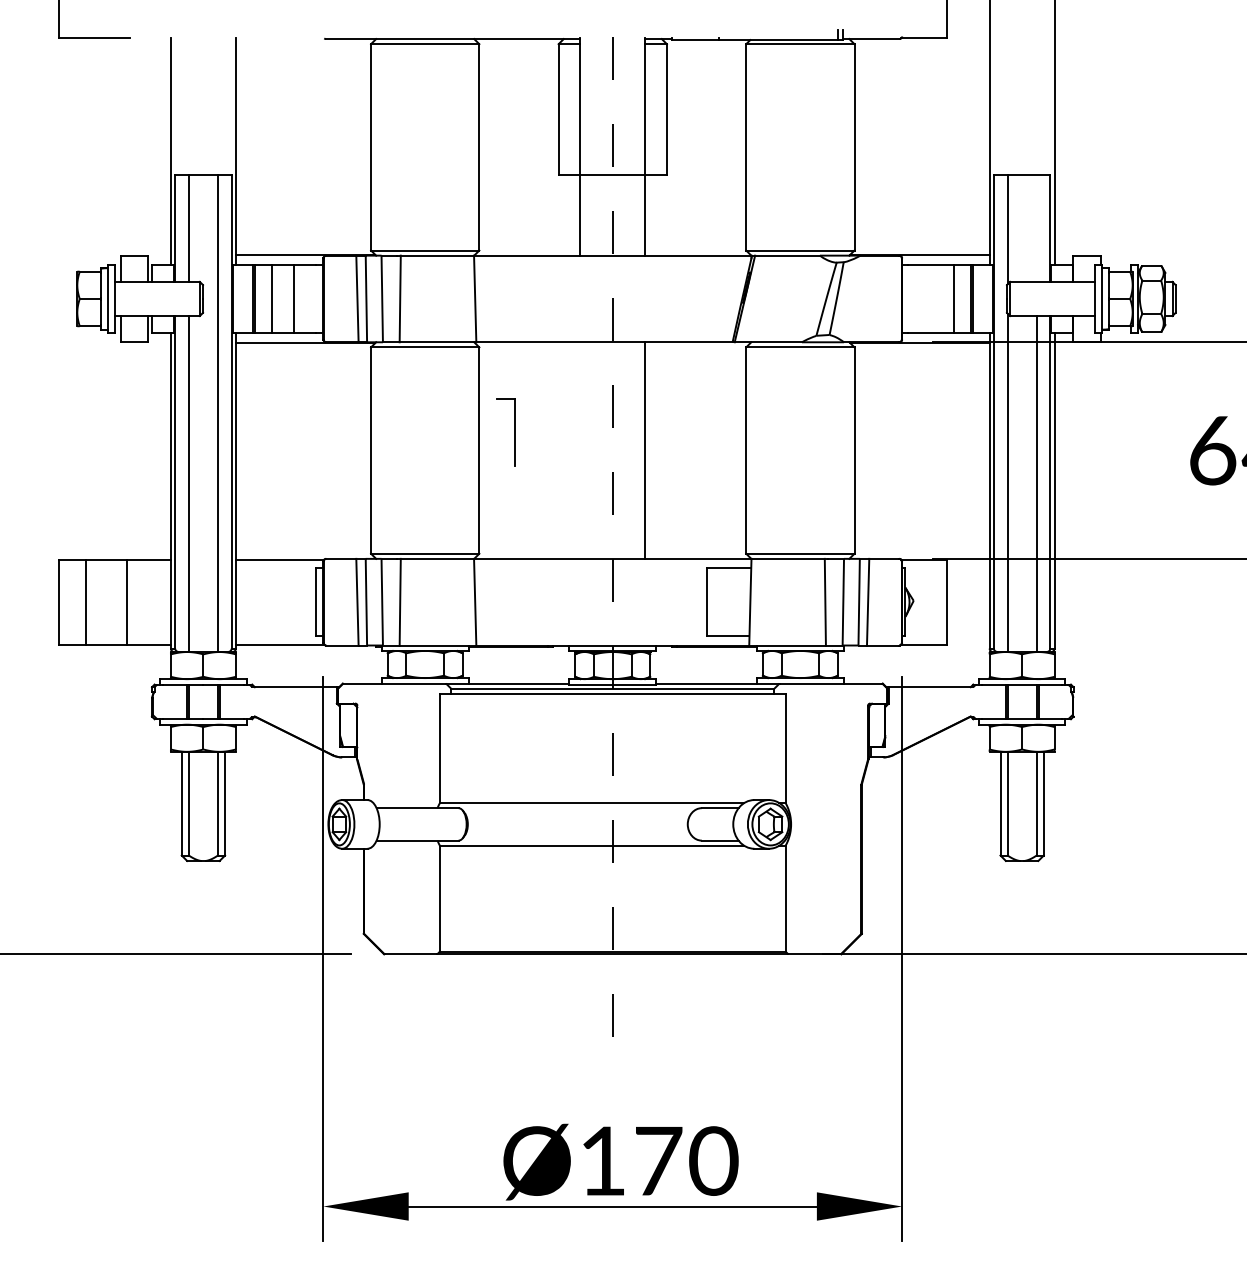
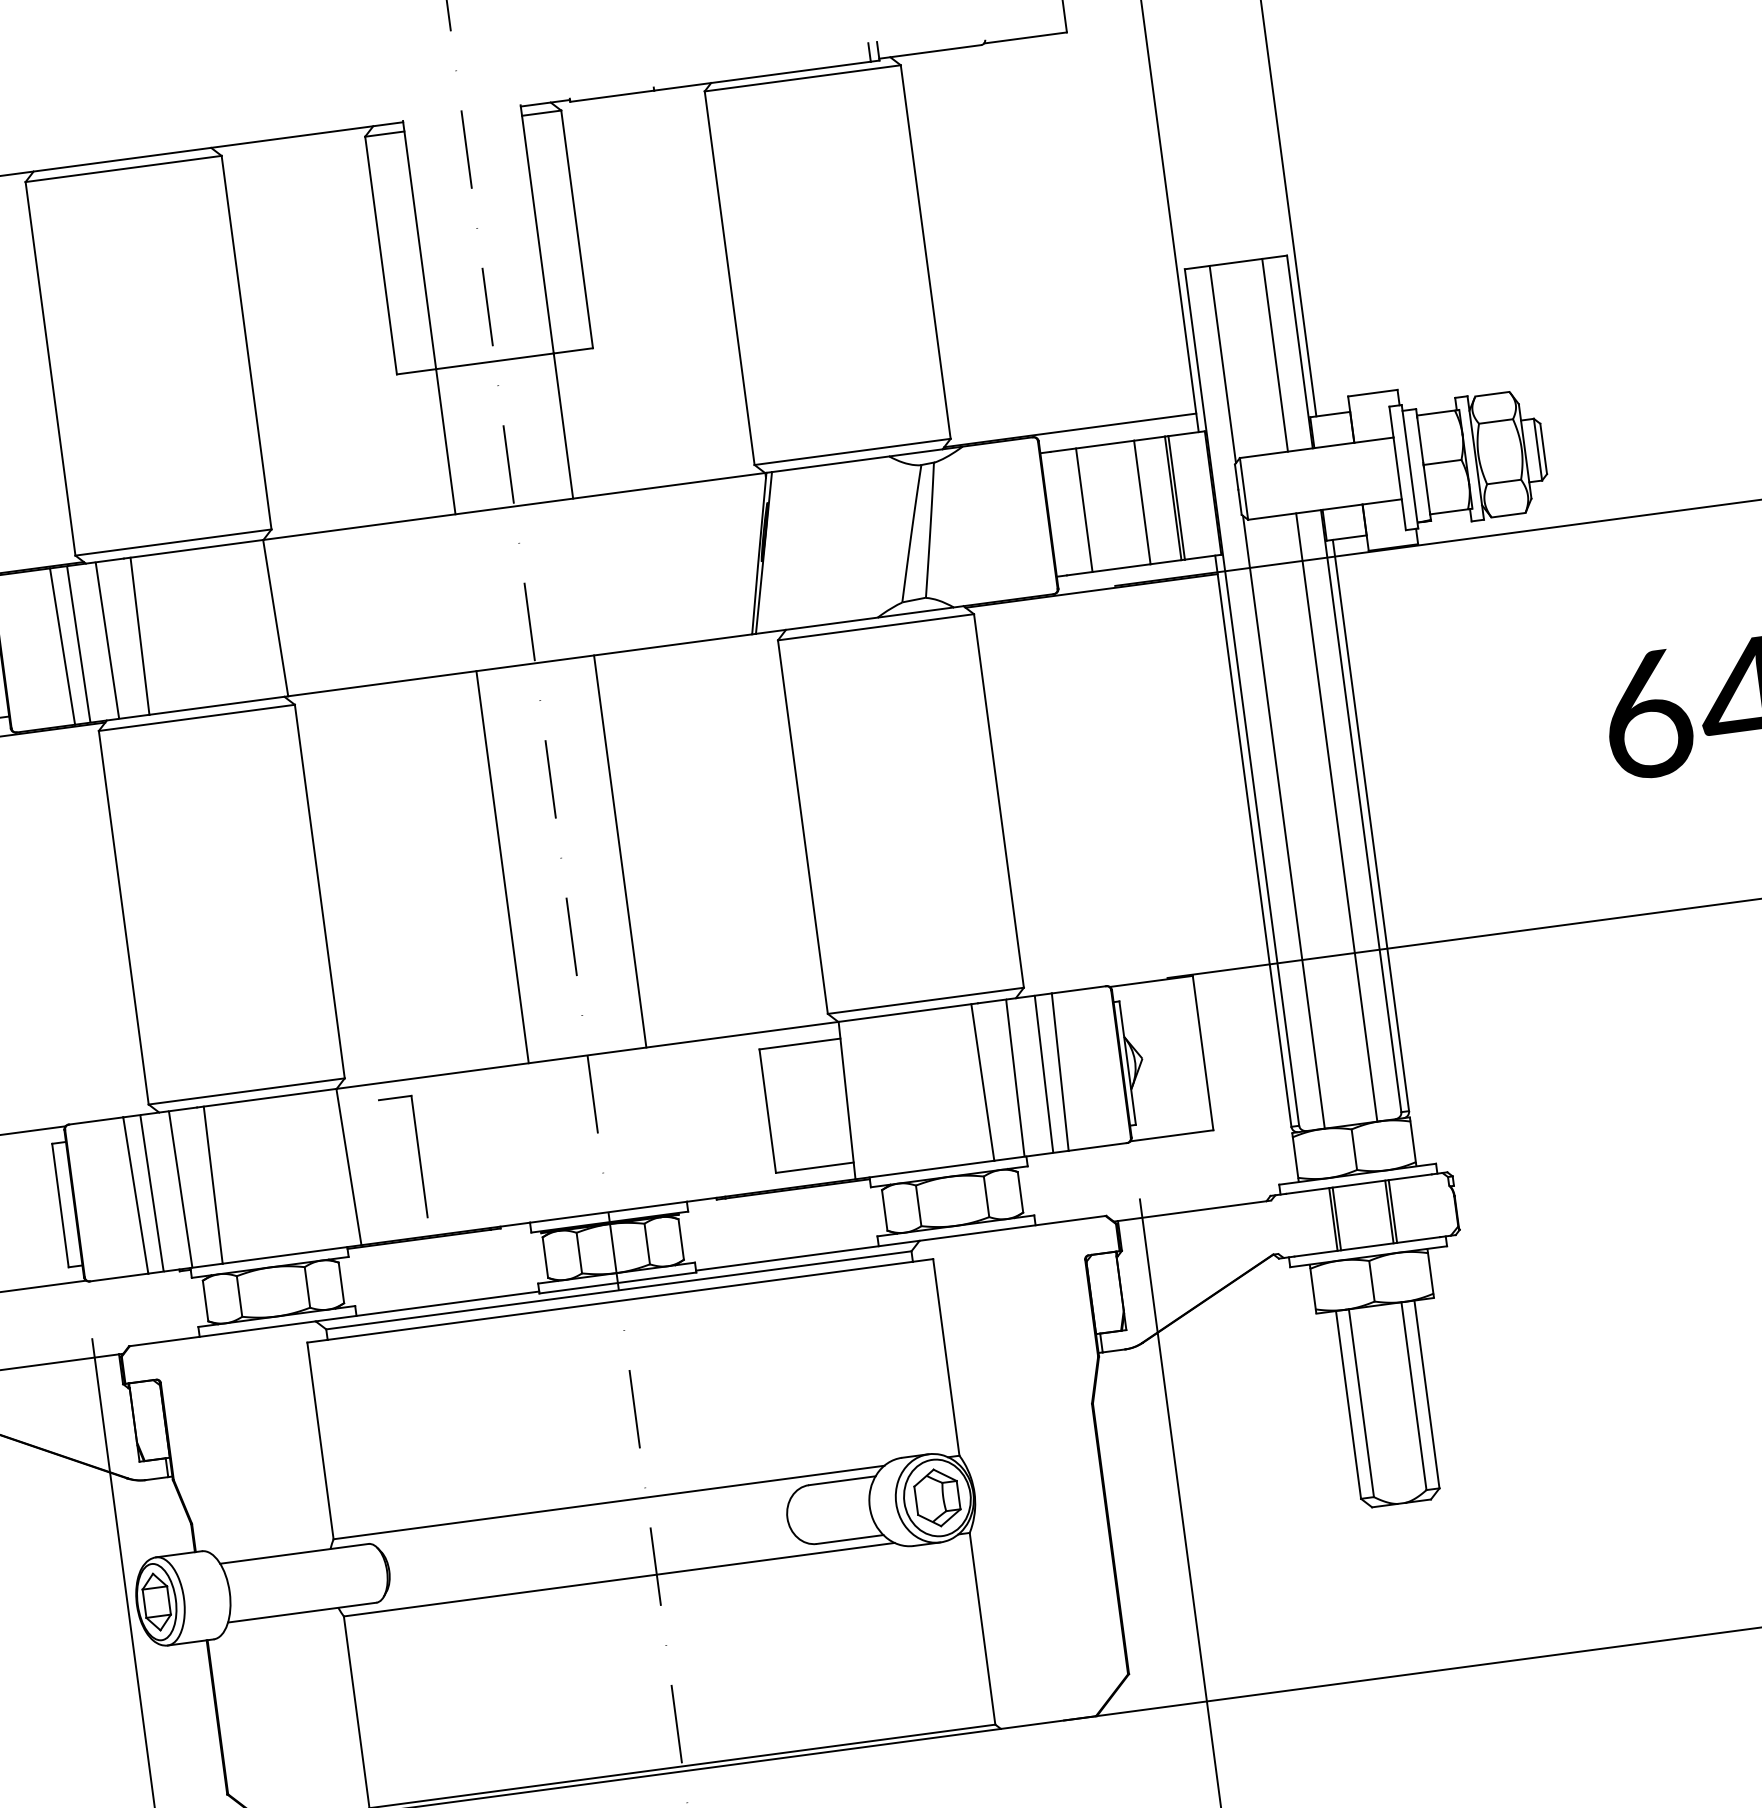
line: (1036, 228) -> (1274, 355), added
line: (921, 298) -> (1083, 509), added
part: (514, 432) -> (418, 1156), moved
line: (580, 450) -> (502, 867), added

